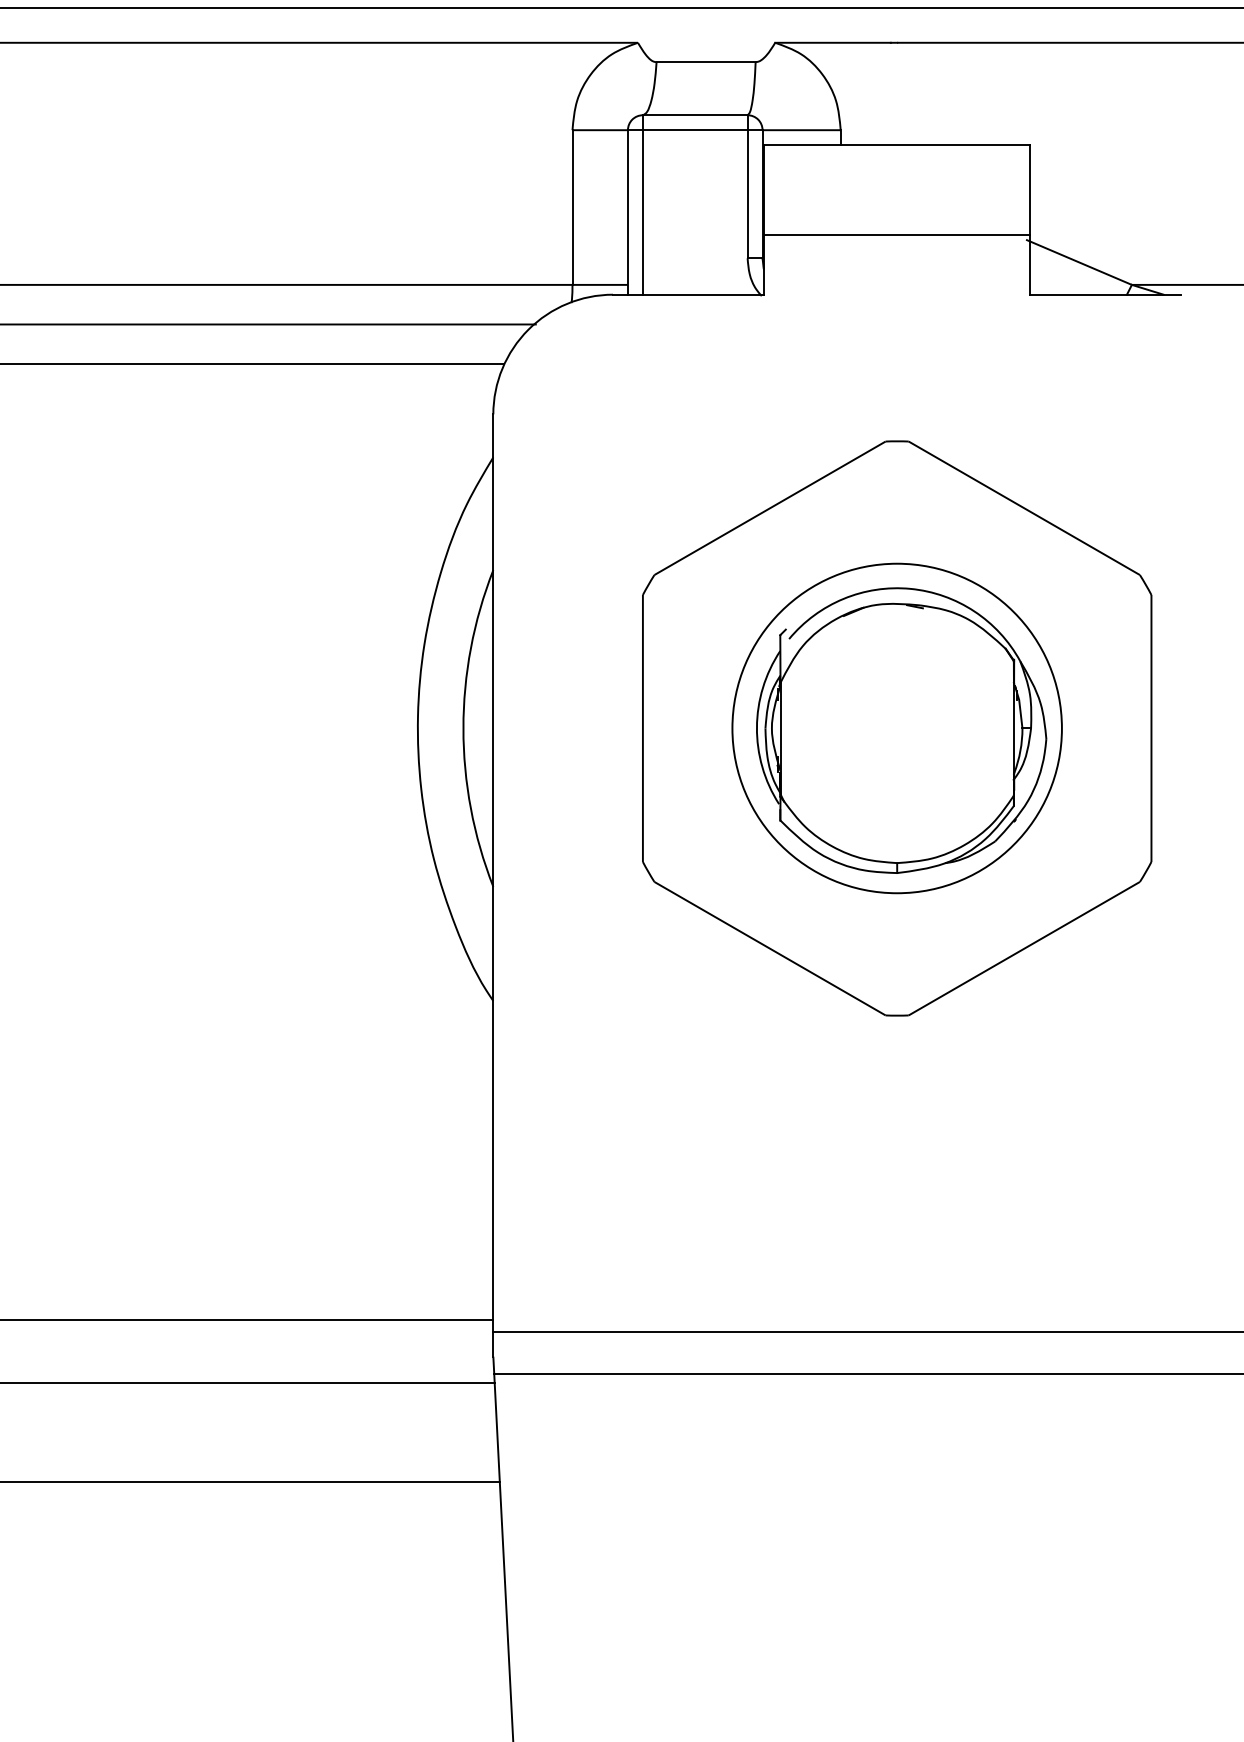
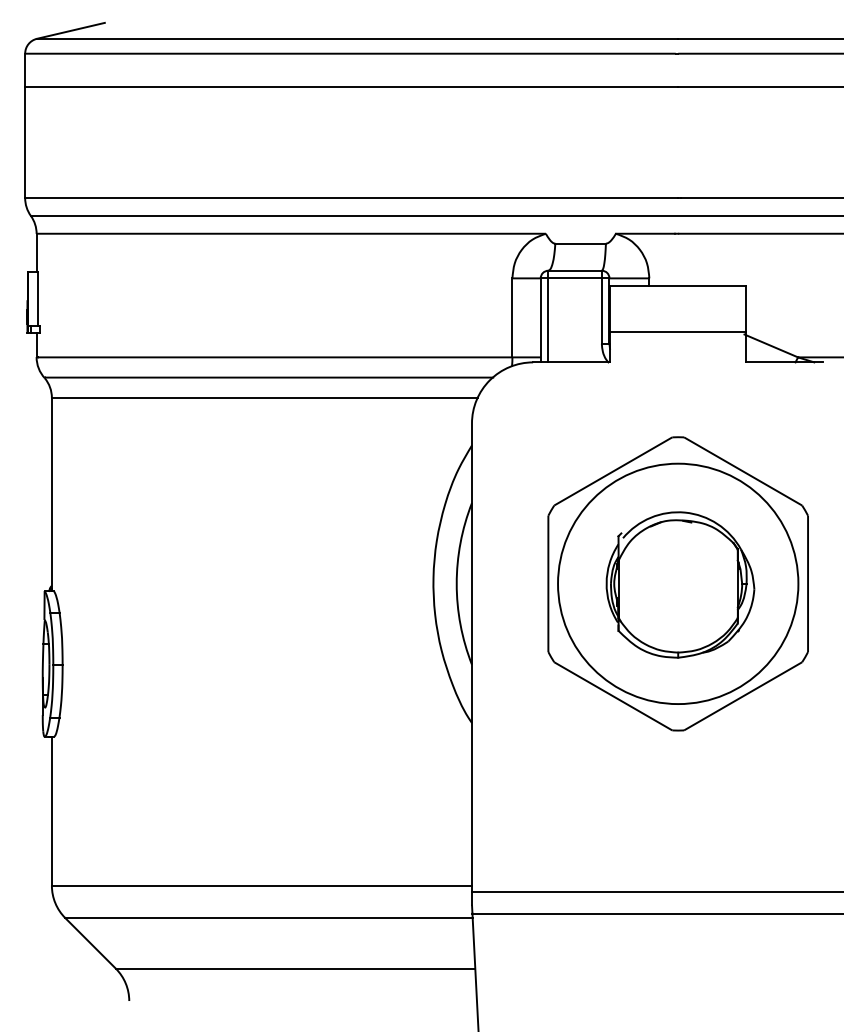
circle: (897, 727) -> (678, 583), size x1.43

